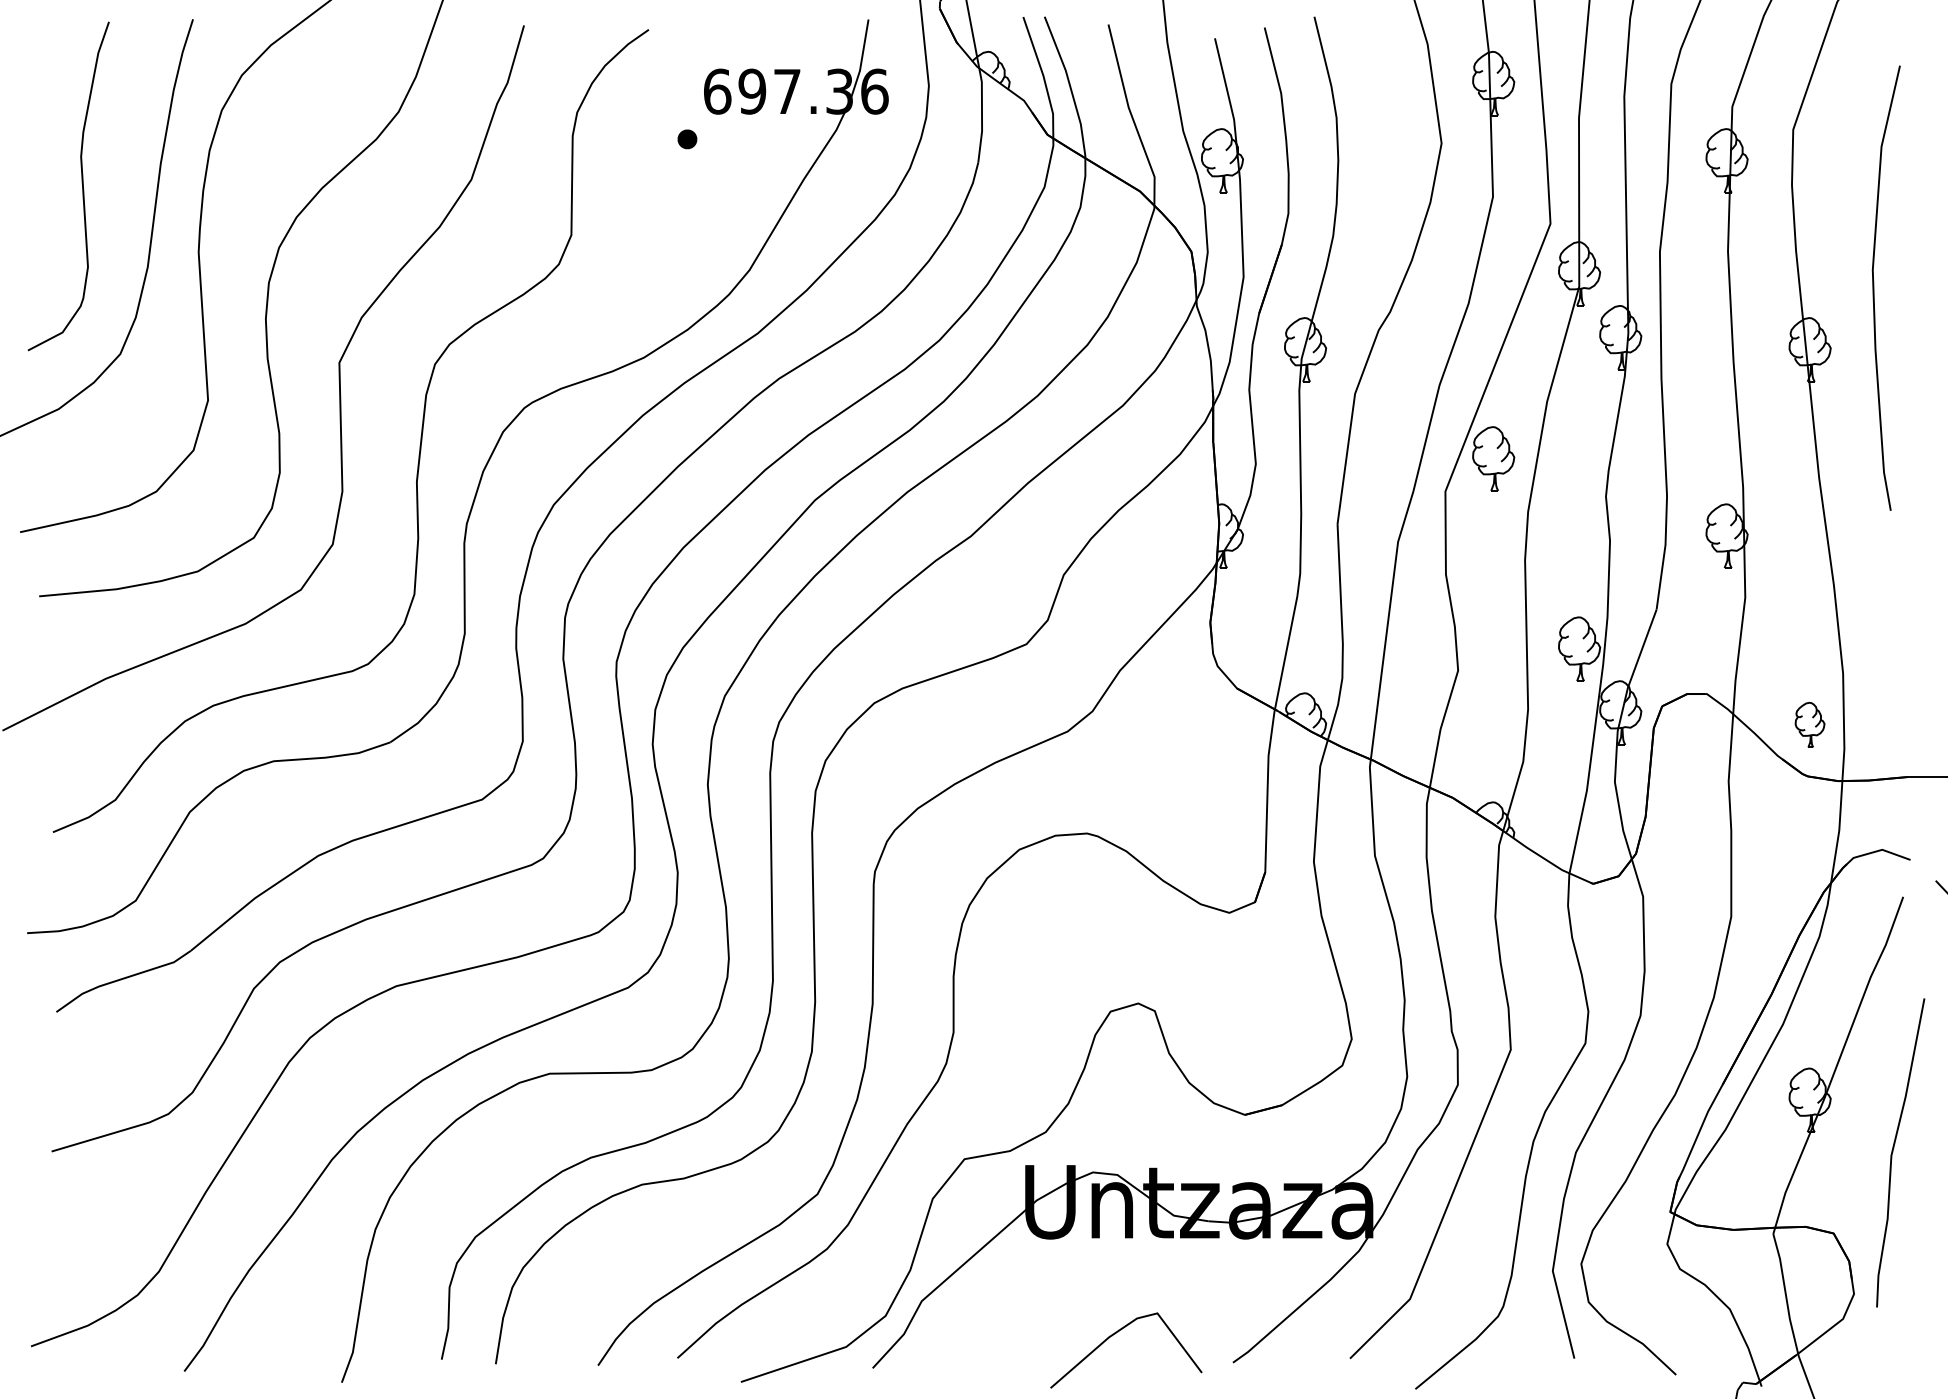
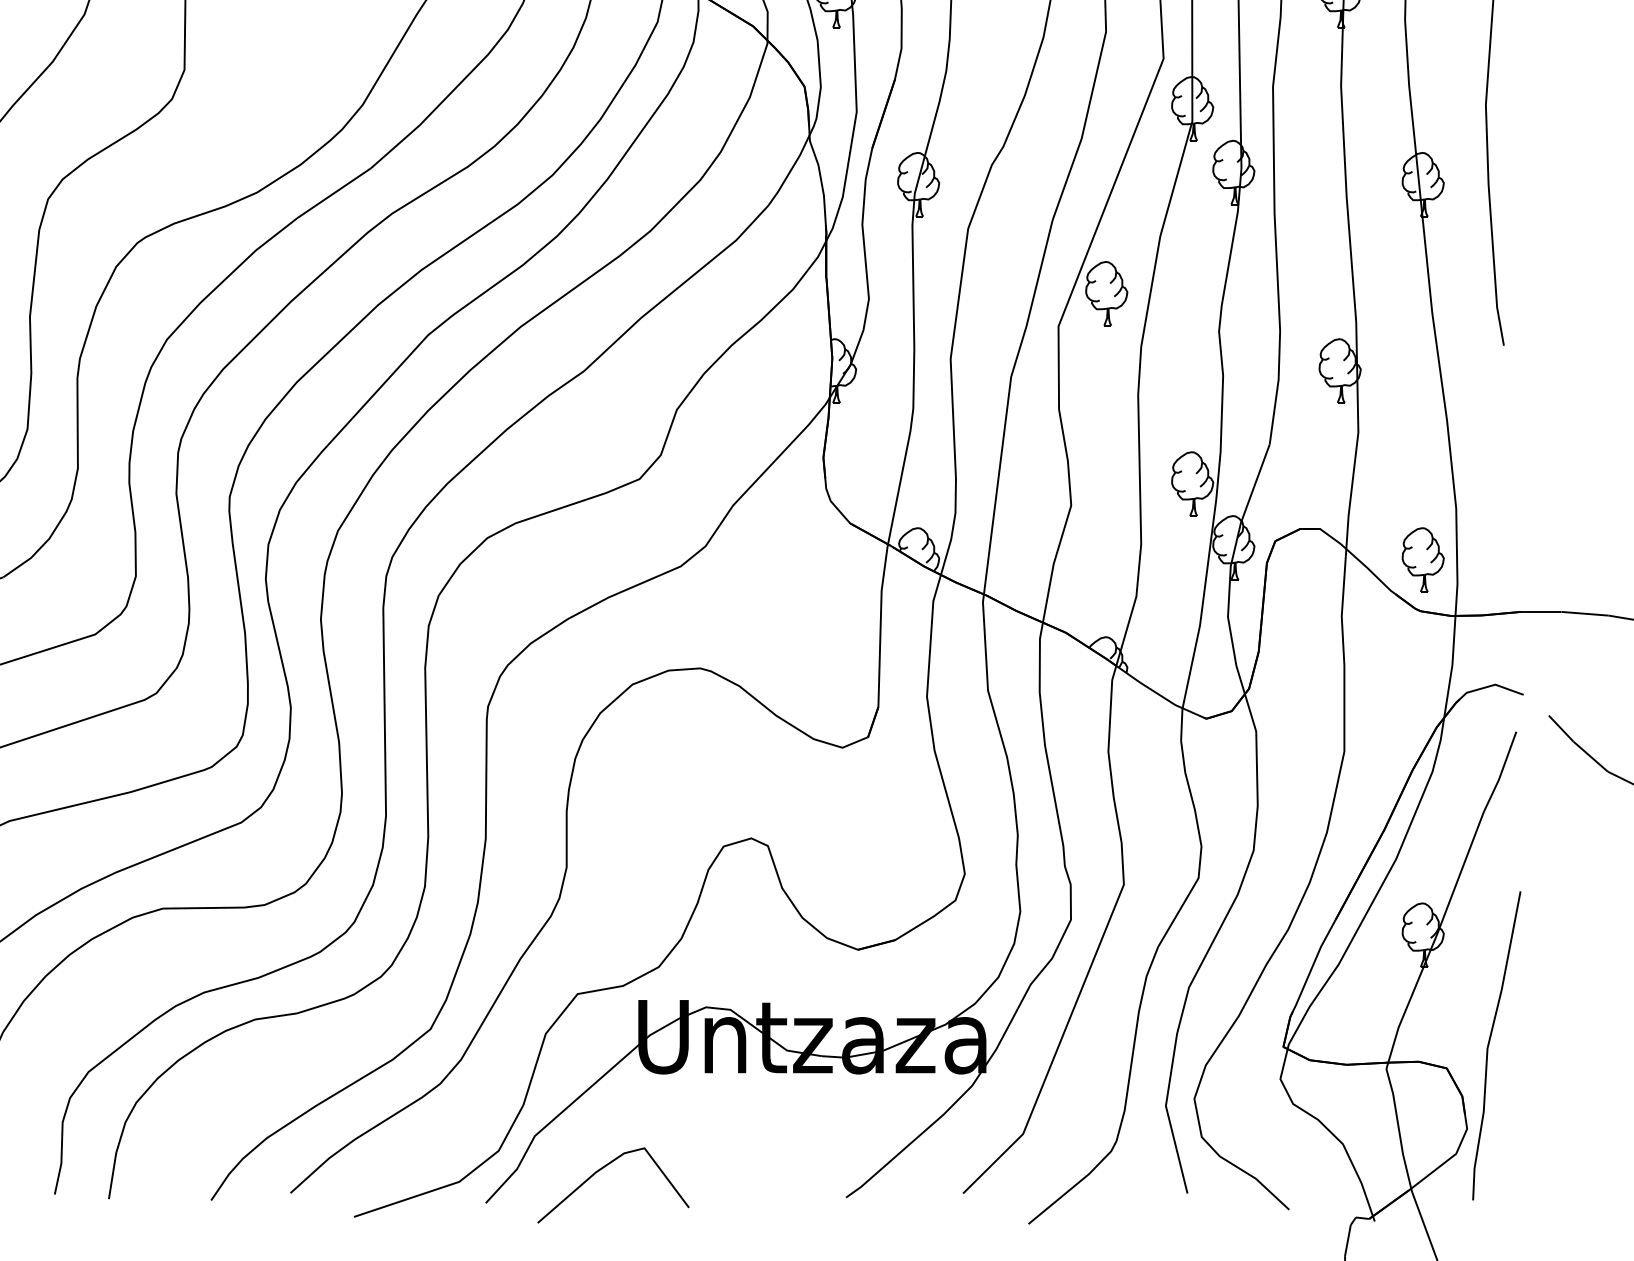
part: (1809, 724) -> (1422, 559), size x1.43
curve: (1893, 1152) -> (1489, 1045), moved
line: (1115, 1334) -> (602, 1169), moved

